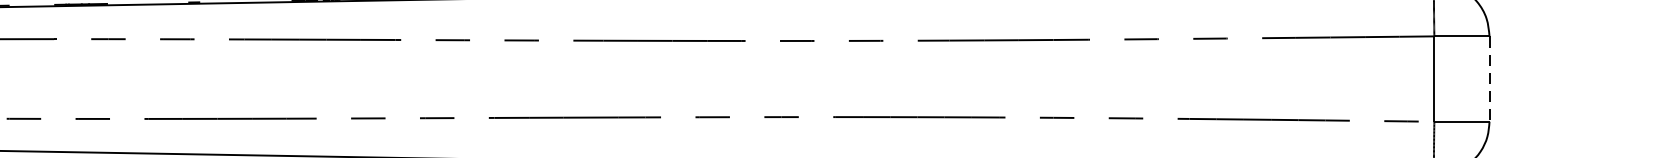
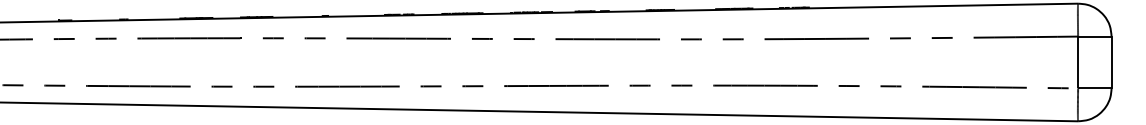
line: (1489, 79) -> (1111, 62), dashed -> solid

